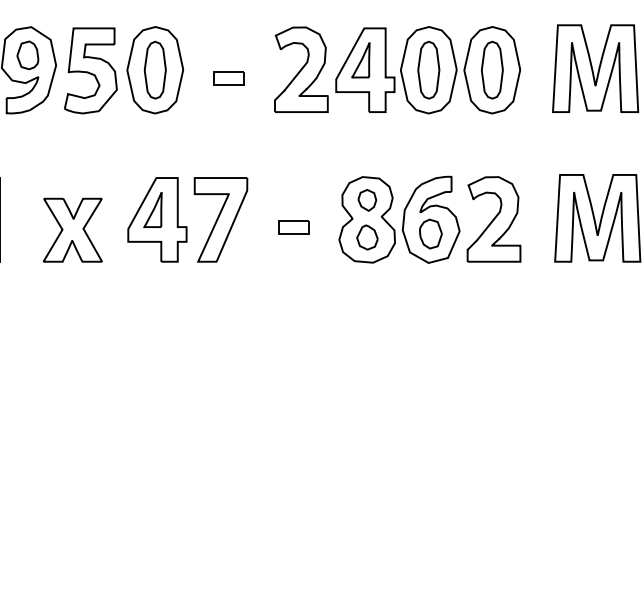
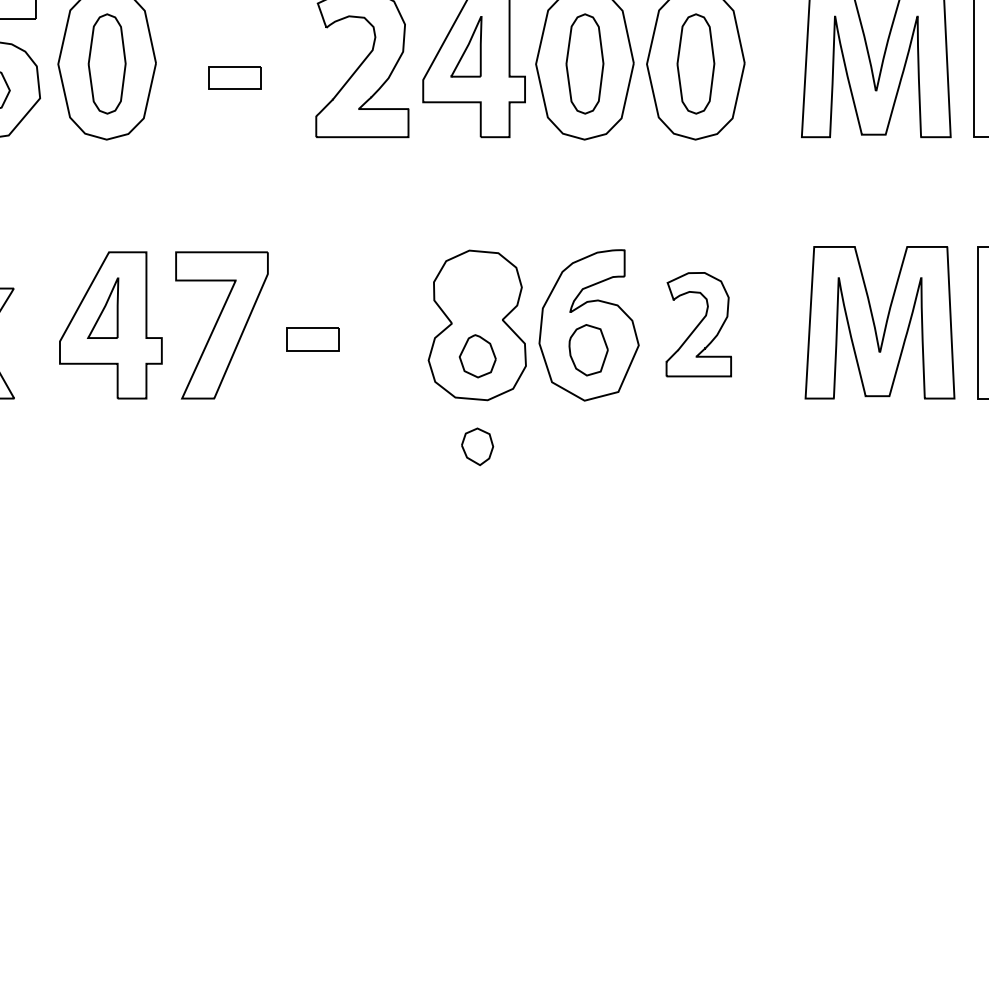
part: (367, 200) -> (477, 447), moved
part: (493, 219) -> (697, 324), size x0.7
part: (293, 227) -> (311, 338), moved

